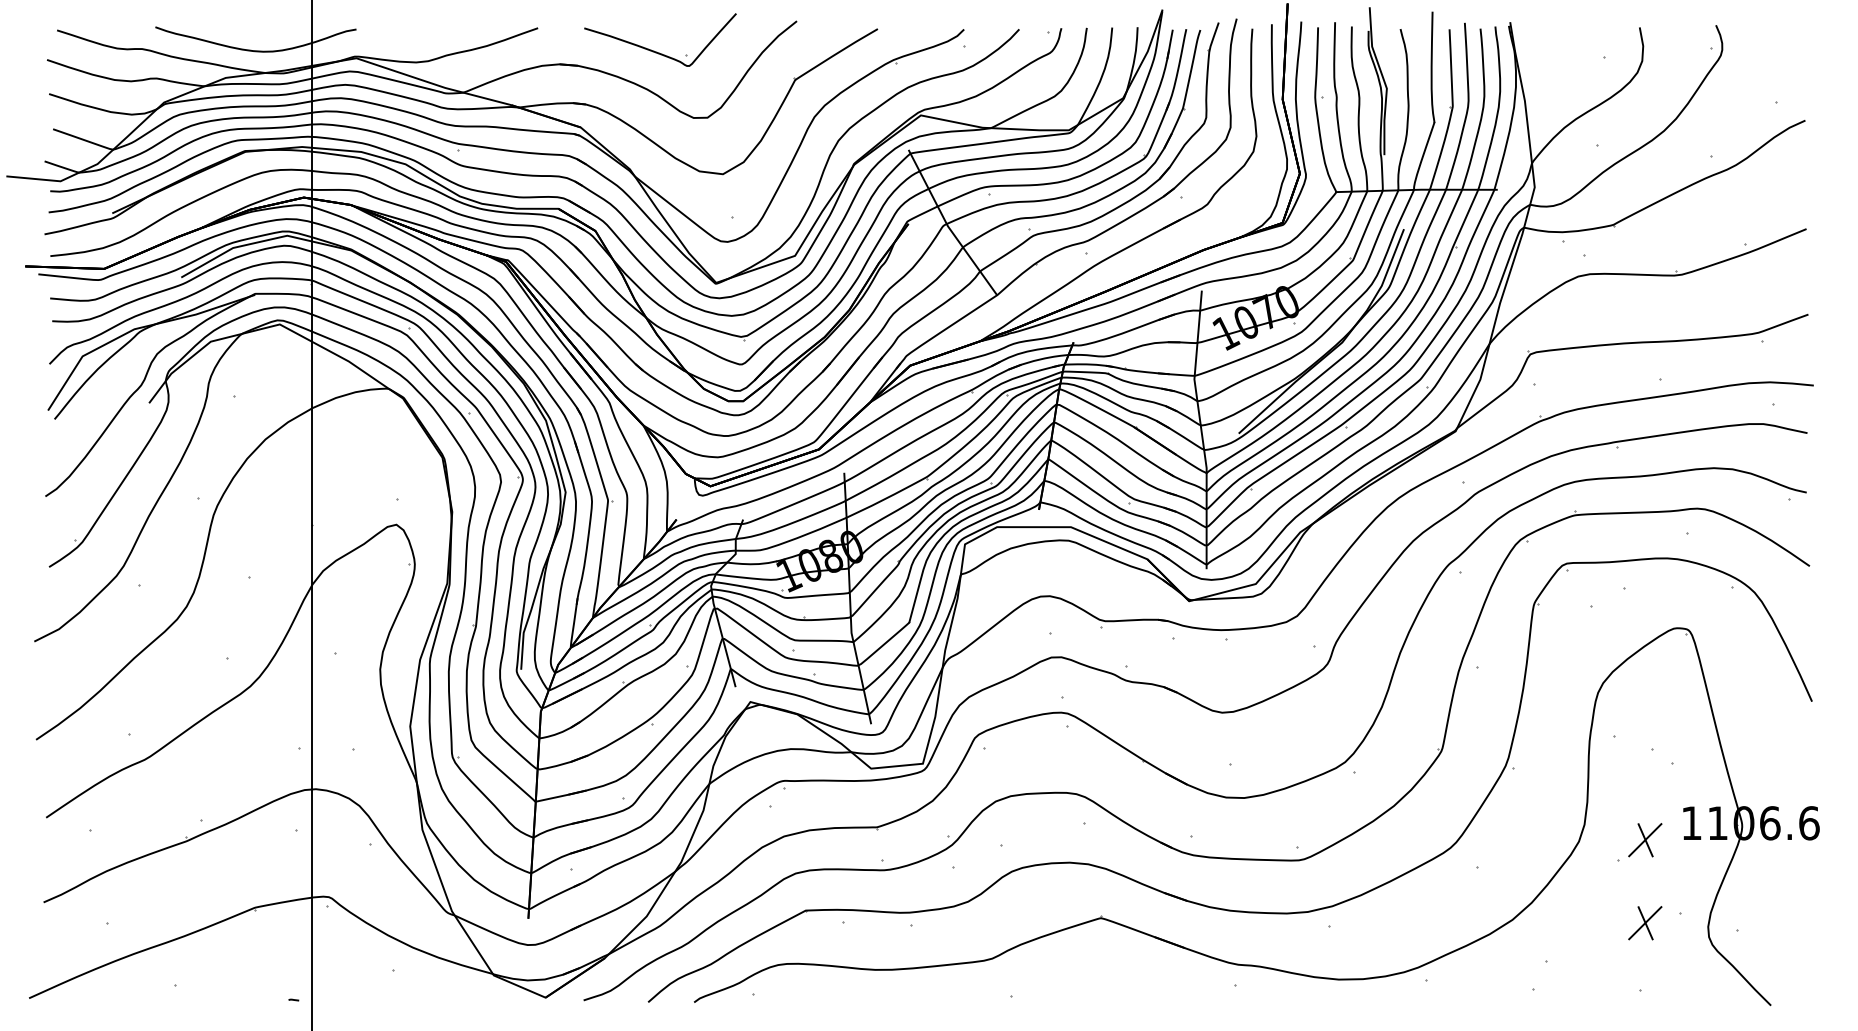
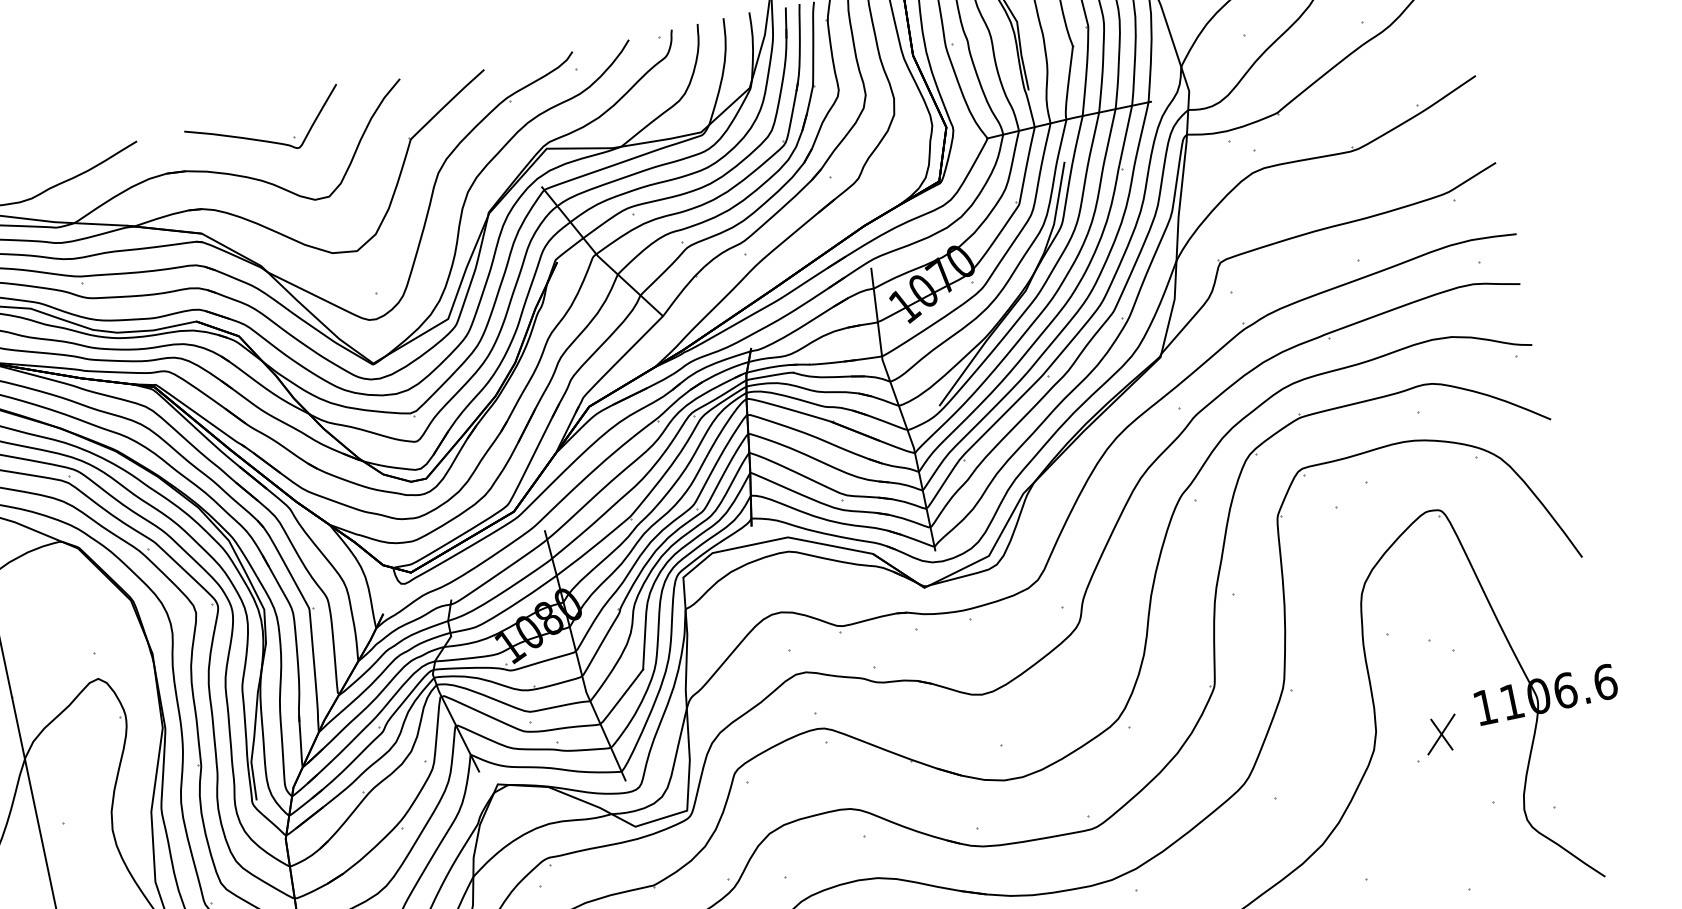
part: (1645, 923) -> (1459, 819), removed

